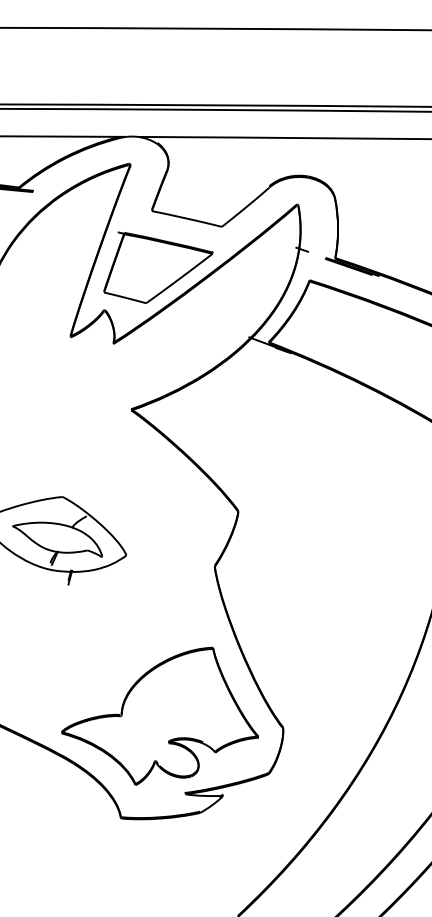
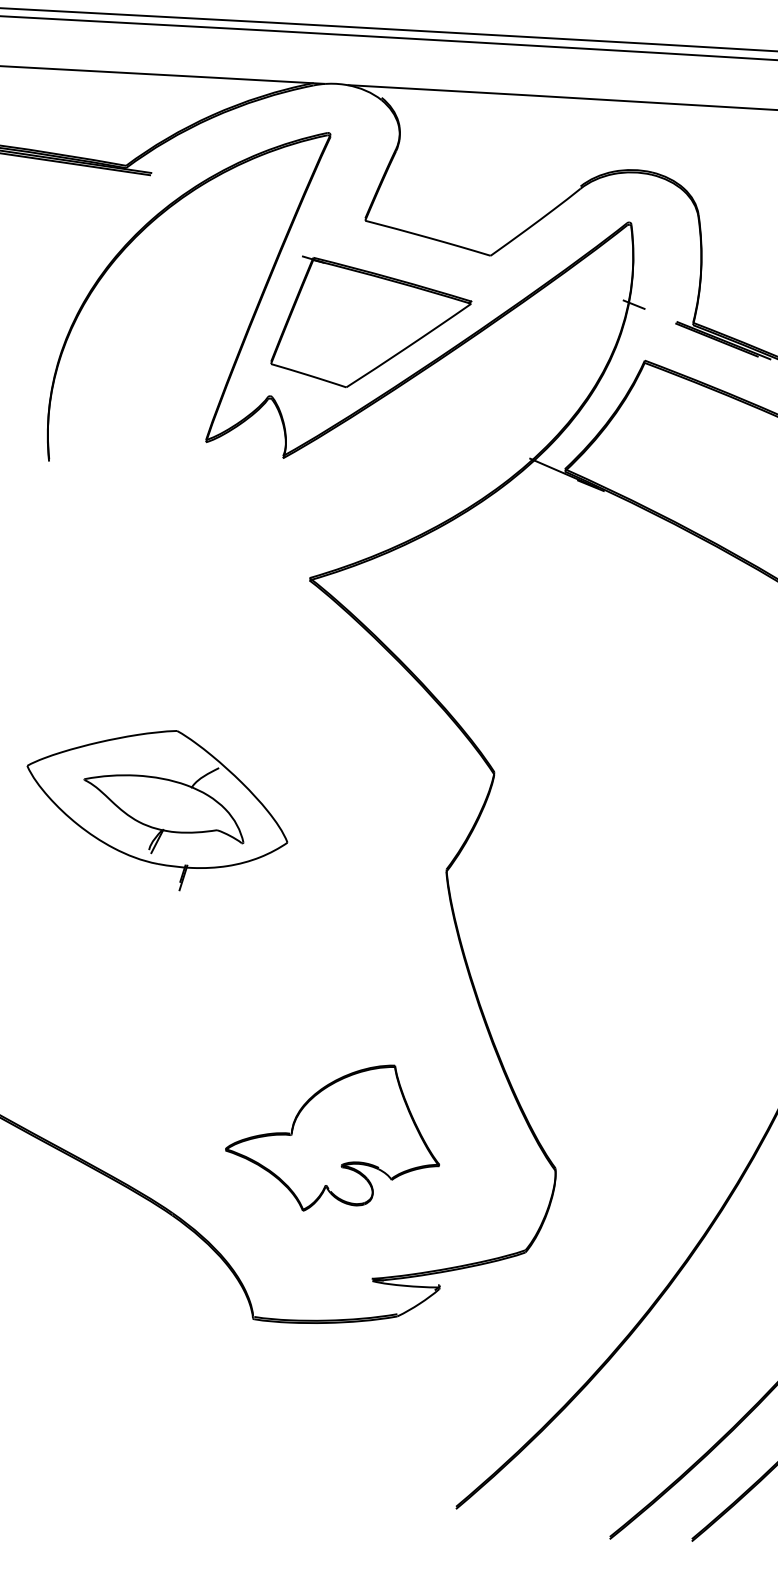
part: (159, 715) -> (332, 1136), size x0.6

